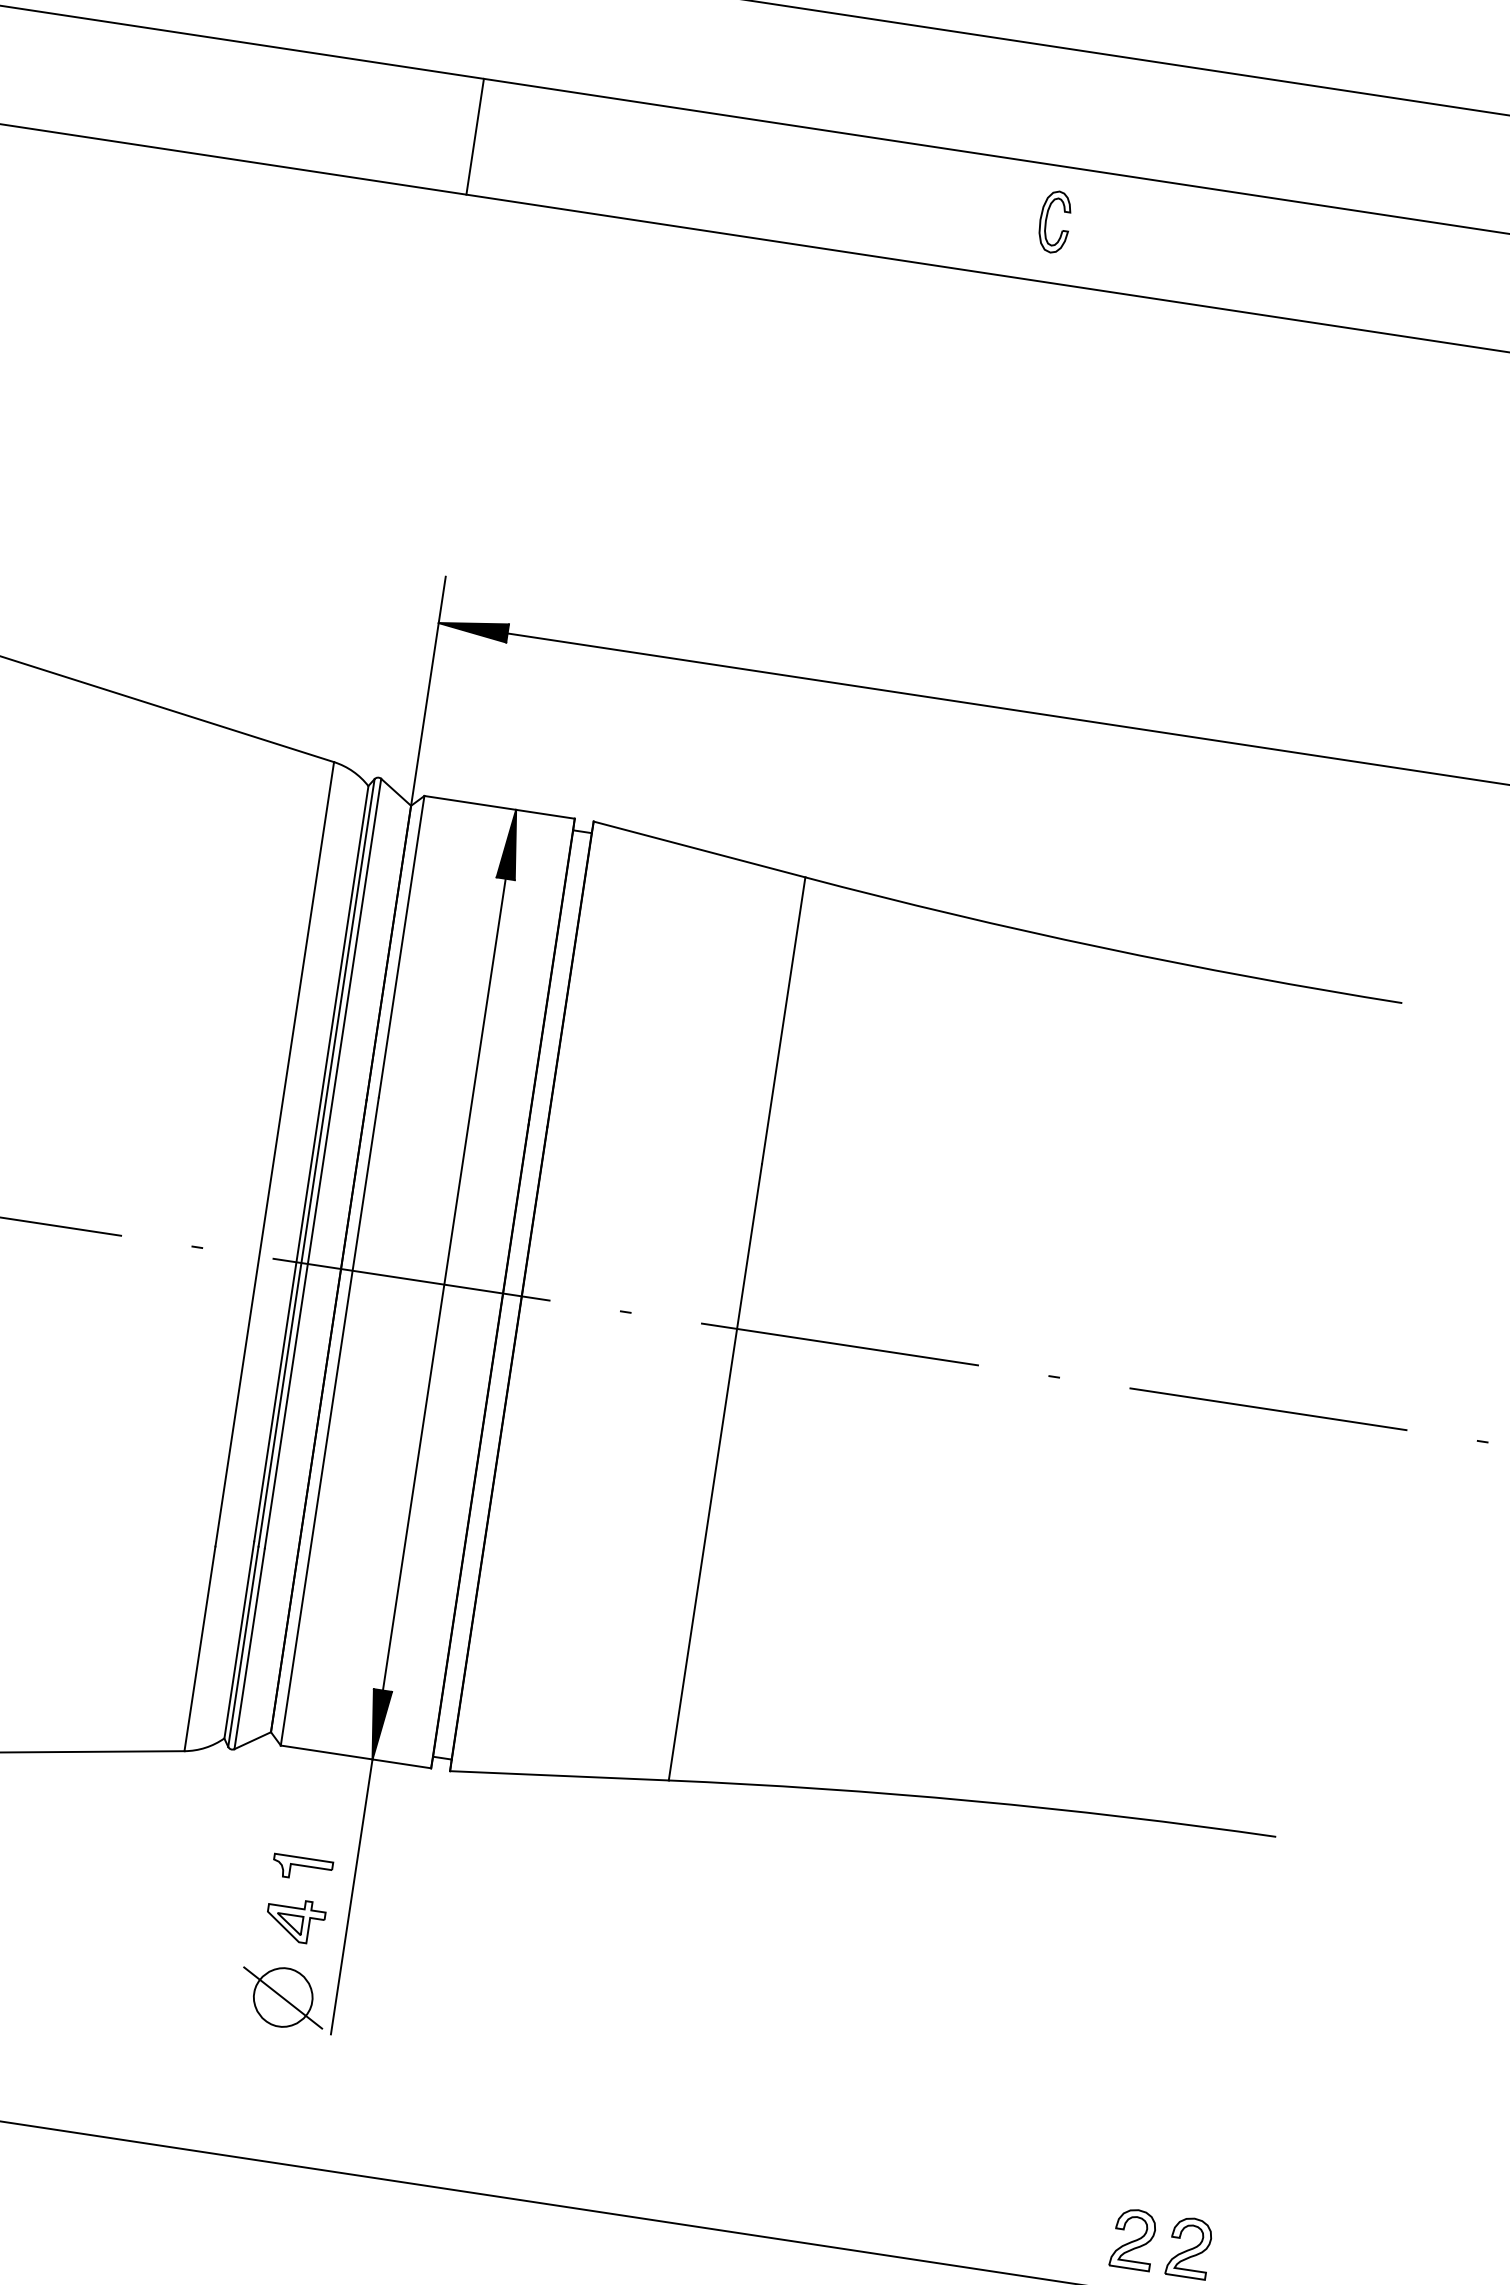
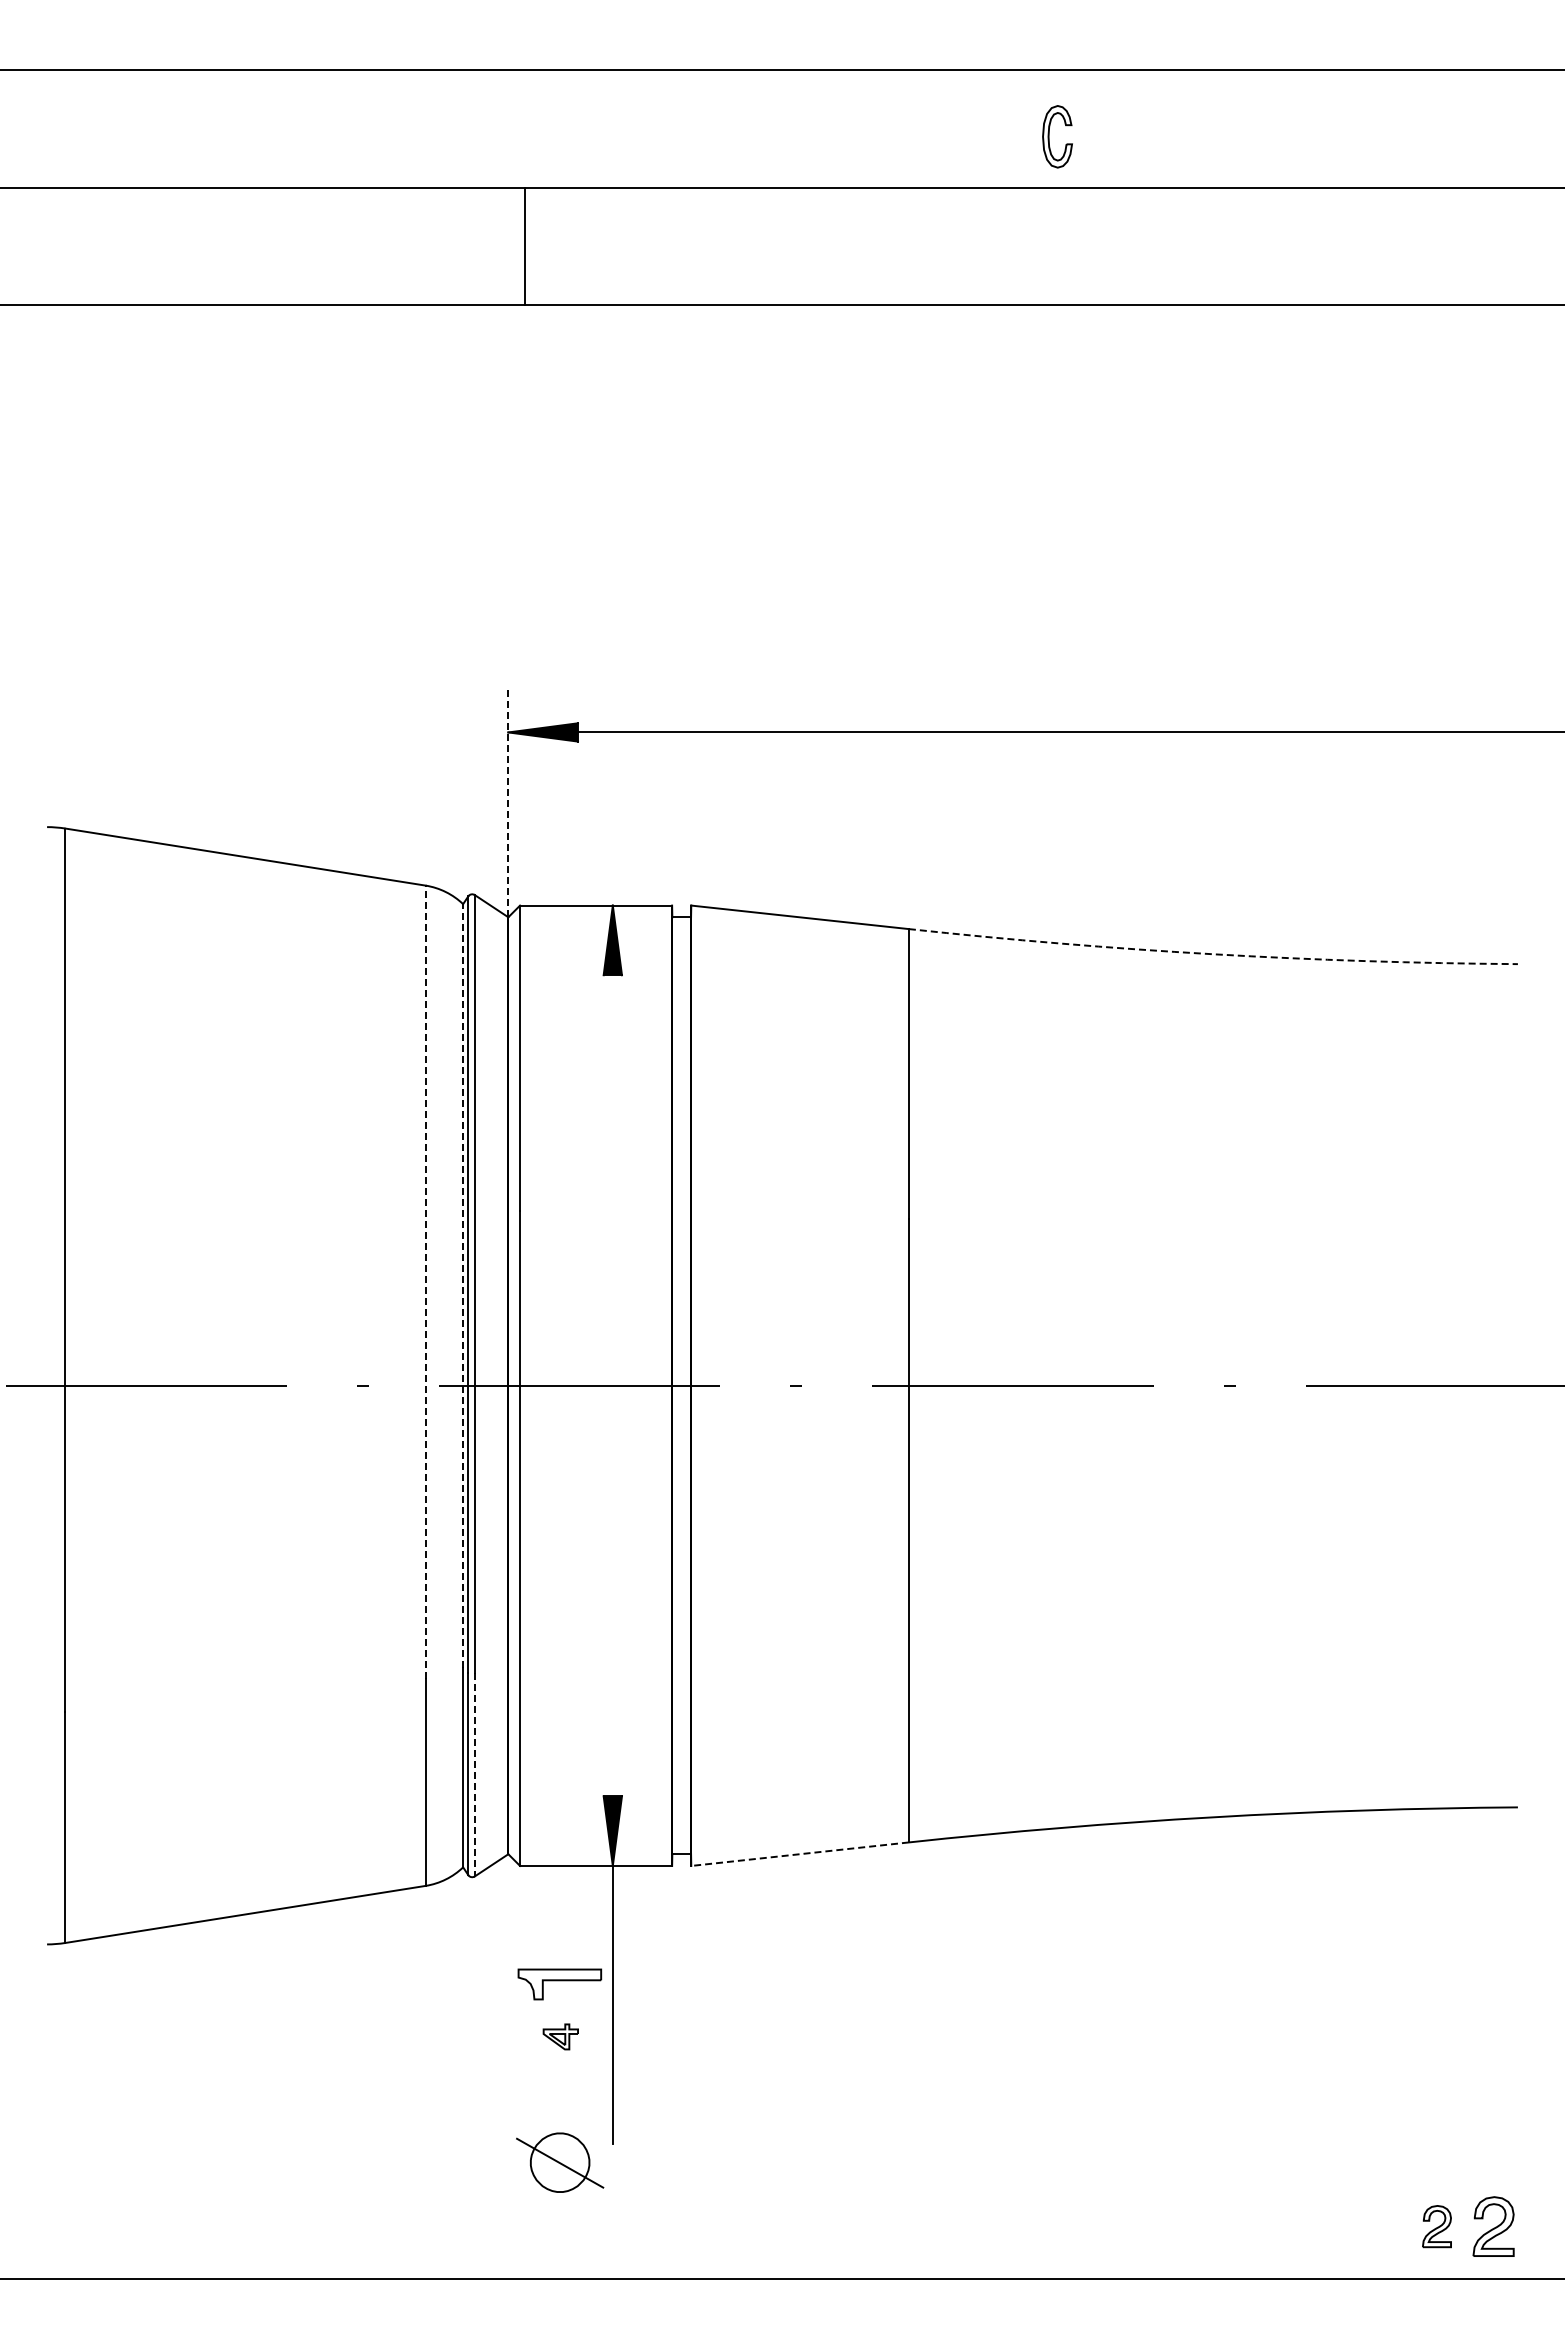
line: (475, 136) -> (524, 245), moved
part: (1046, 220) -> (1049, 136), moved
line: (428, 691) -> (508, 801), solid -> dashed
arc: (1101, 947) -> (1212, 954), solid -> dashed
line: (274, 1154) -> (425, 1282), solid -> dashed
line: (311, 1163) -> (463, 1285), solid -> dashed
line: (444, 1284) -> (612, 1385), removed
line: (249, 1648) -> (474, 1774), solid -> dashed
line: (558, 1776) -> (799, 1854), solid -> dashed
part: (302, 1868) -> (559, 1984), size x1.4
part: (295, 1920) -> (560, 2036), size x0.6
part: (283, 1997) -> (560, 2162), moved
part: (1133, 2239) -> (1436, 2226), size x0.7

